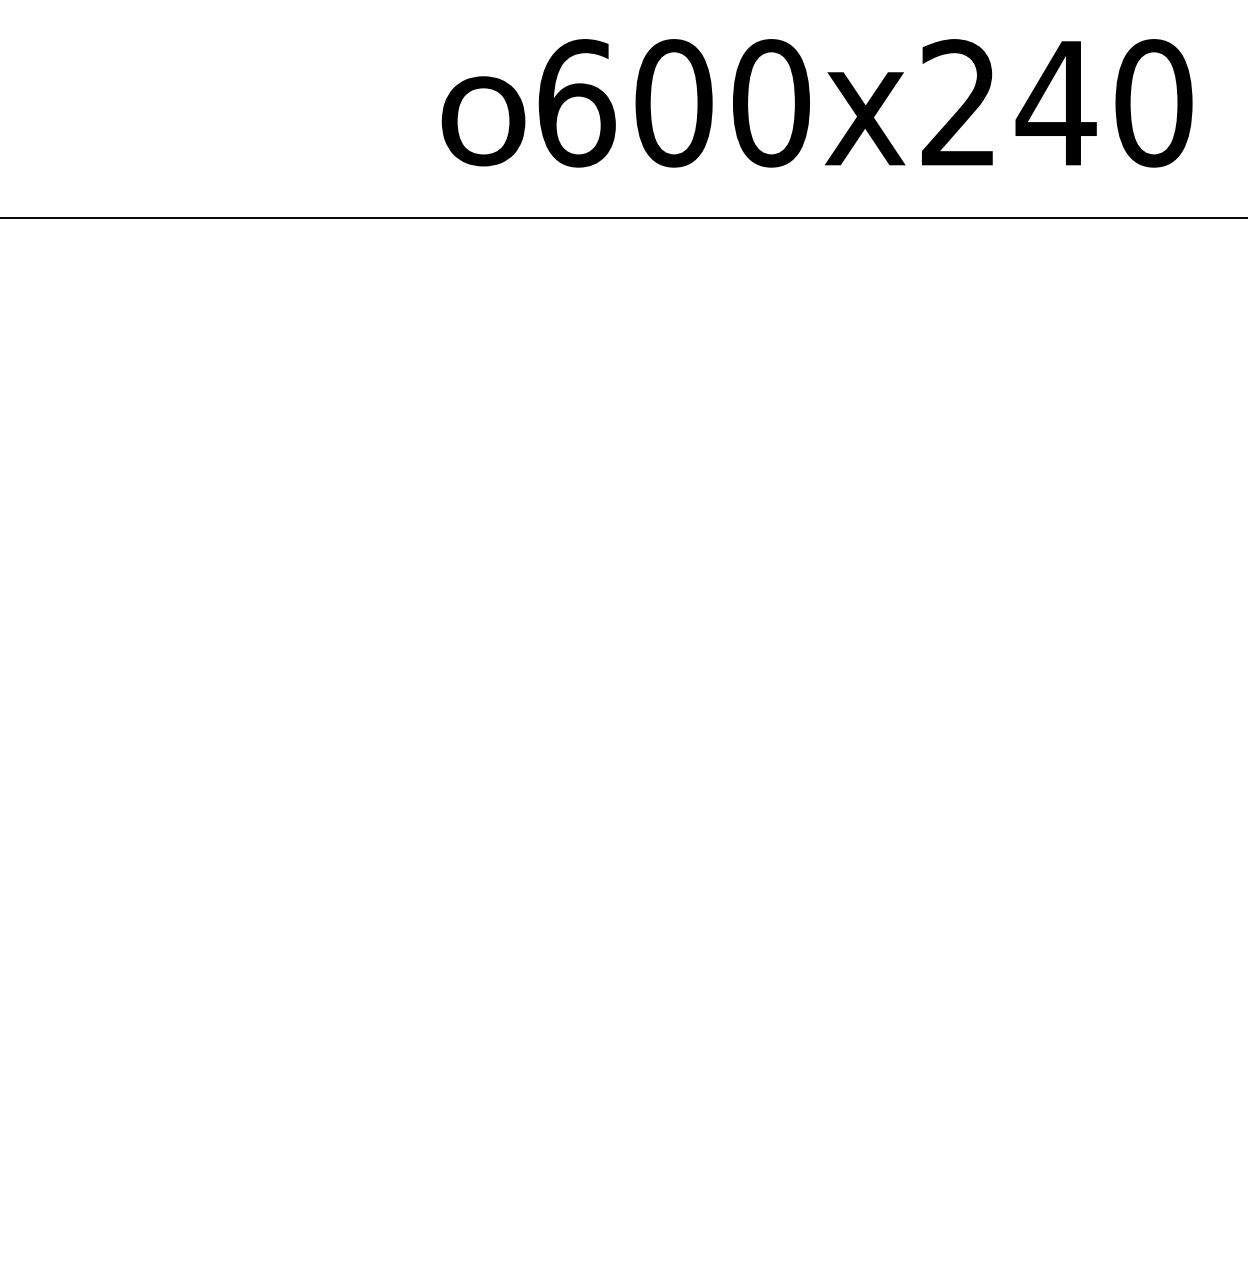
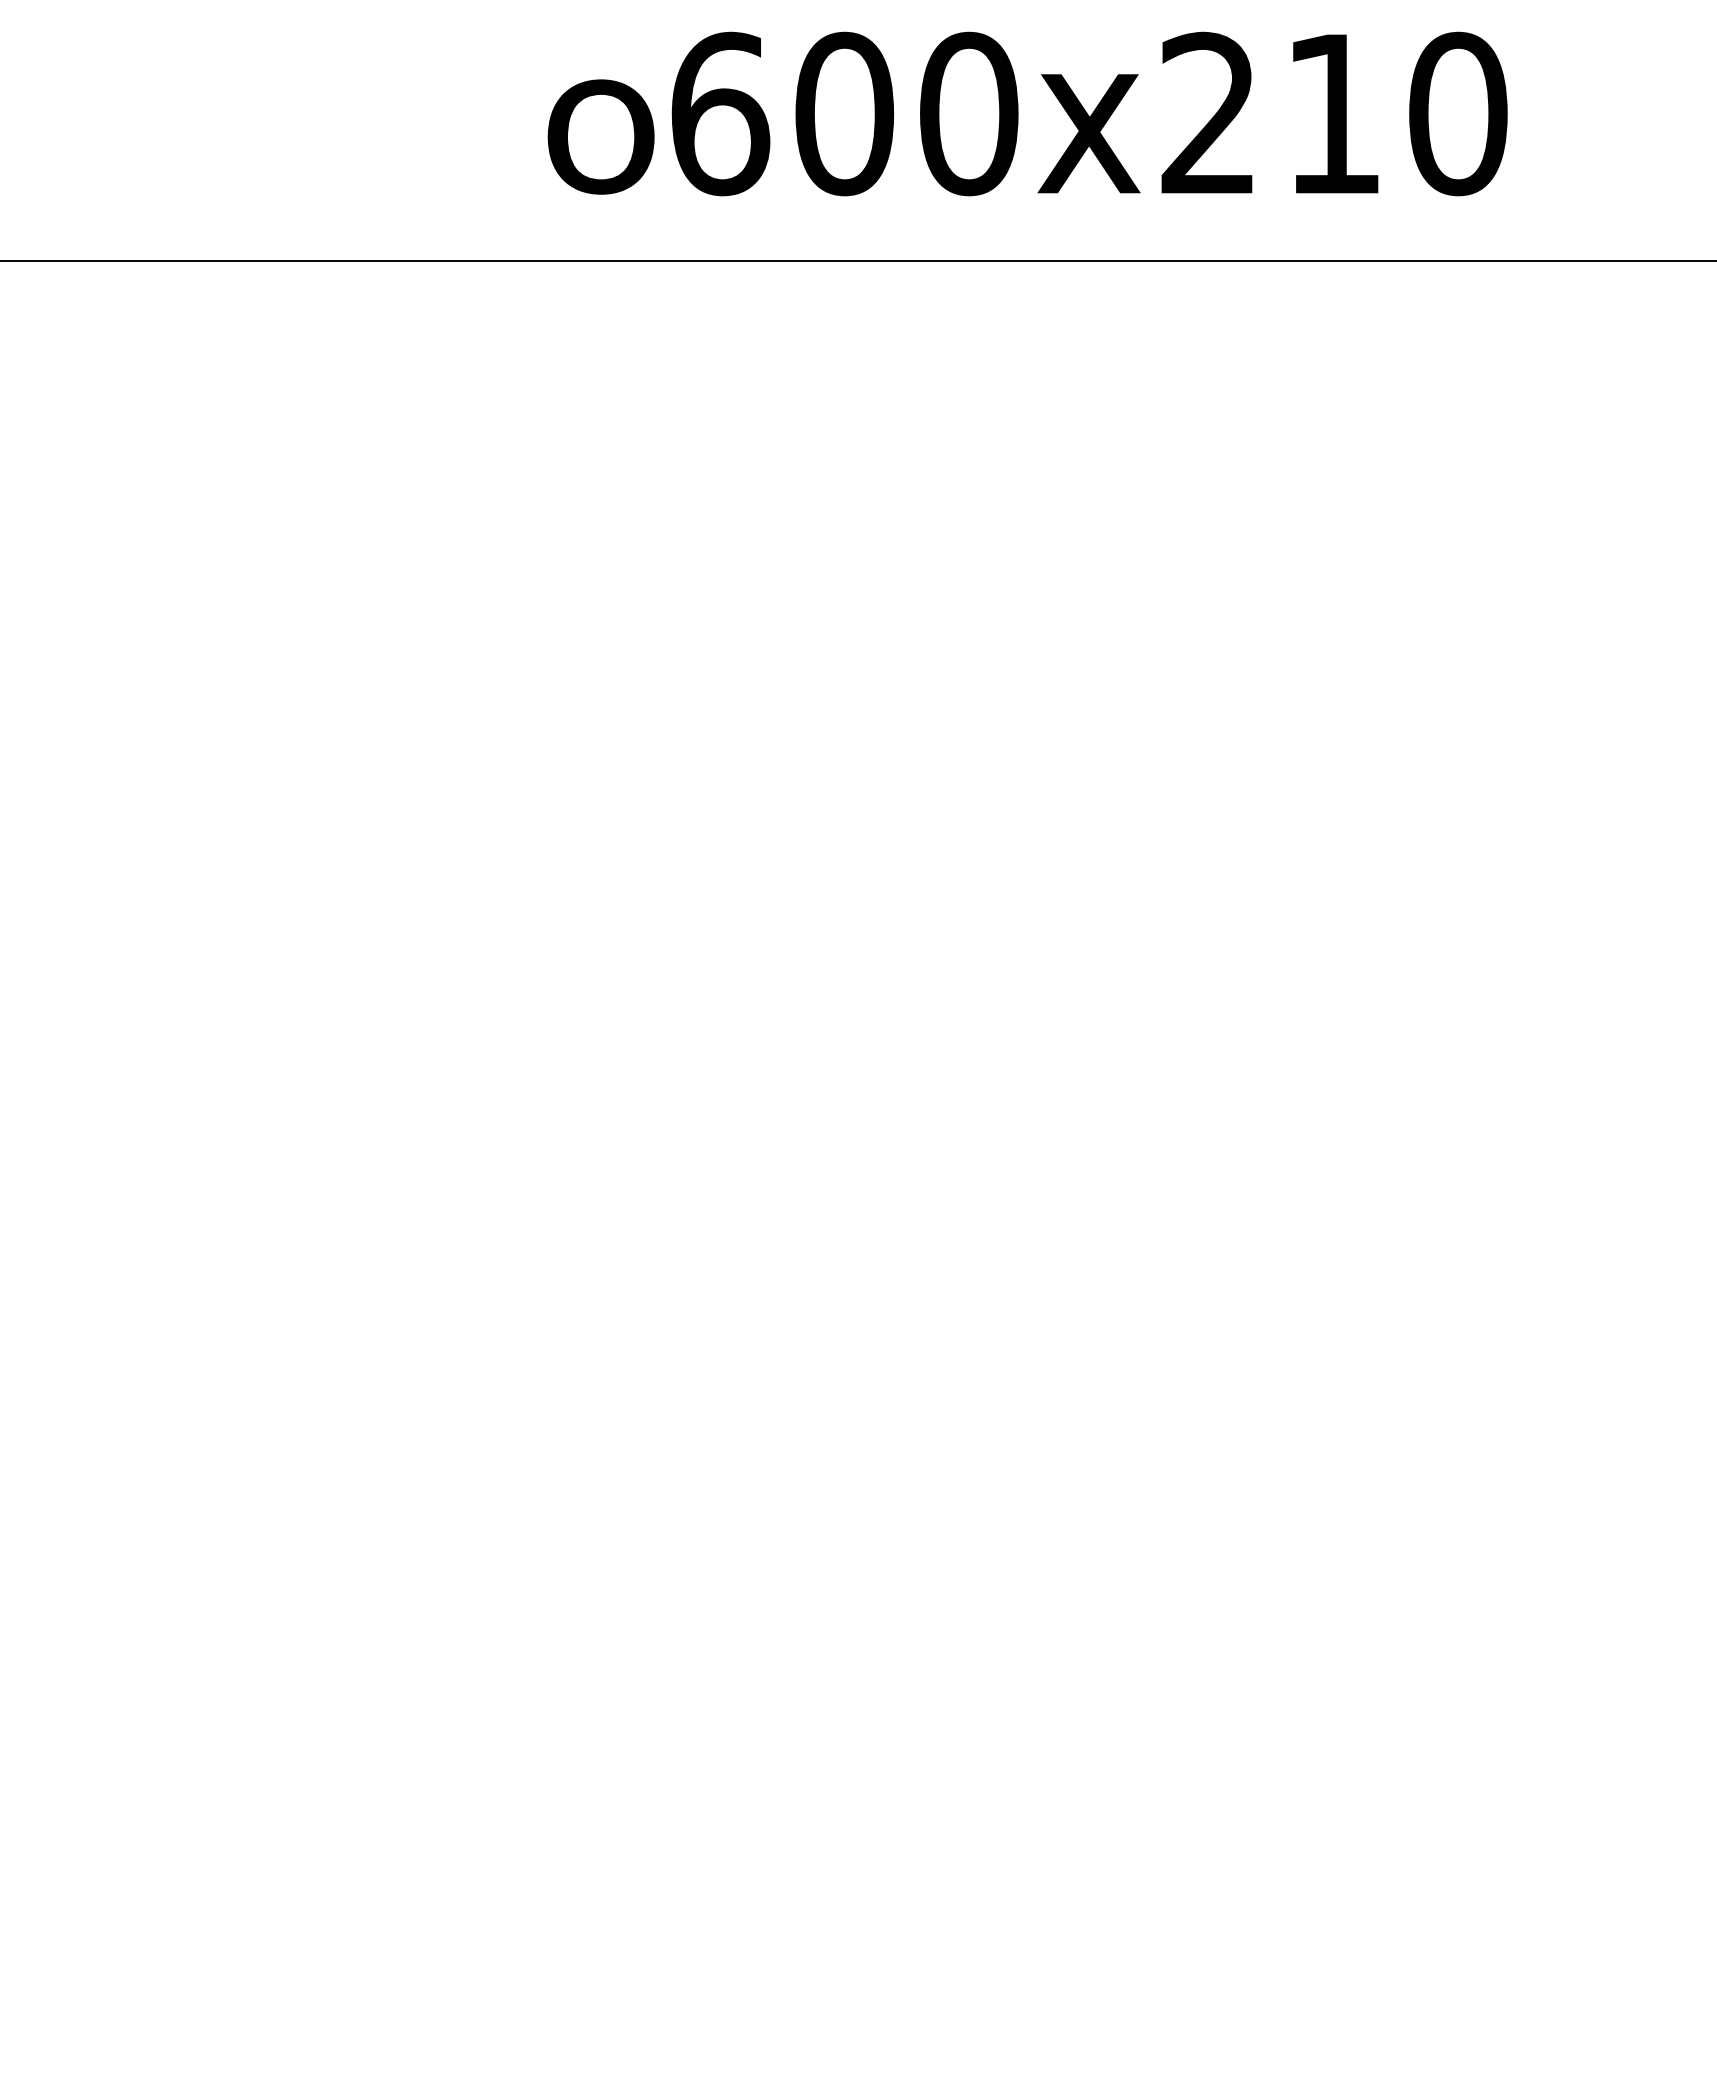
text: (1056, 102) -> (1333, 113), 600x240 -> 600x210

